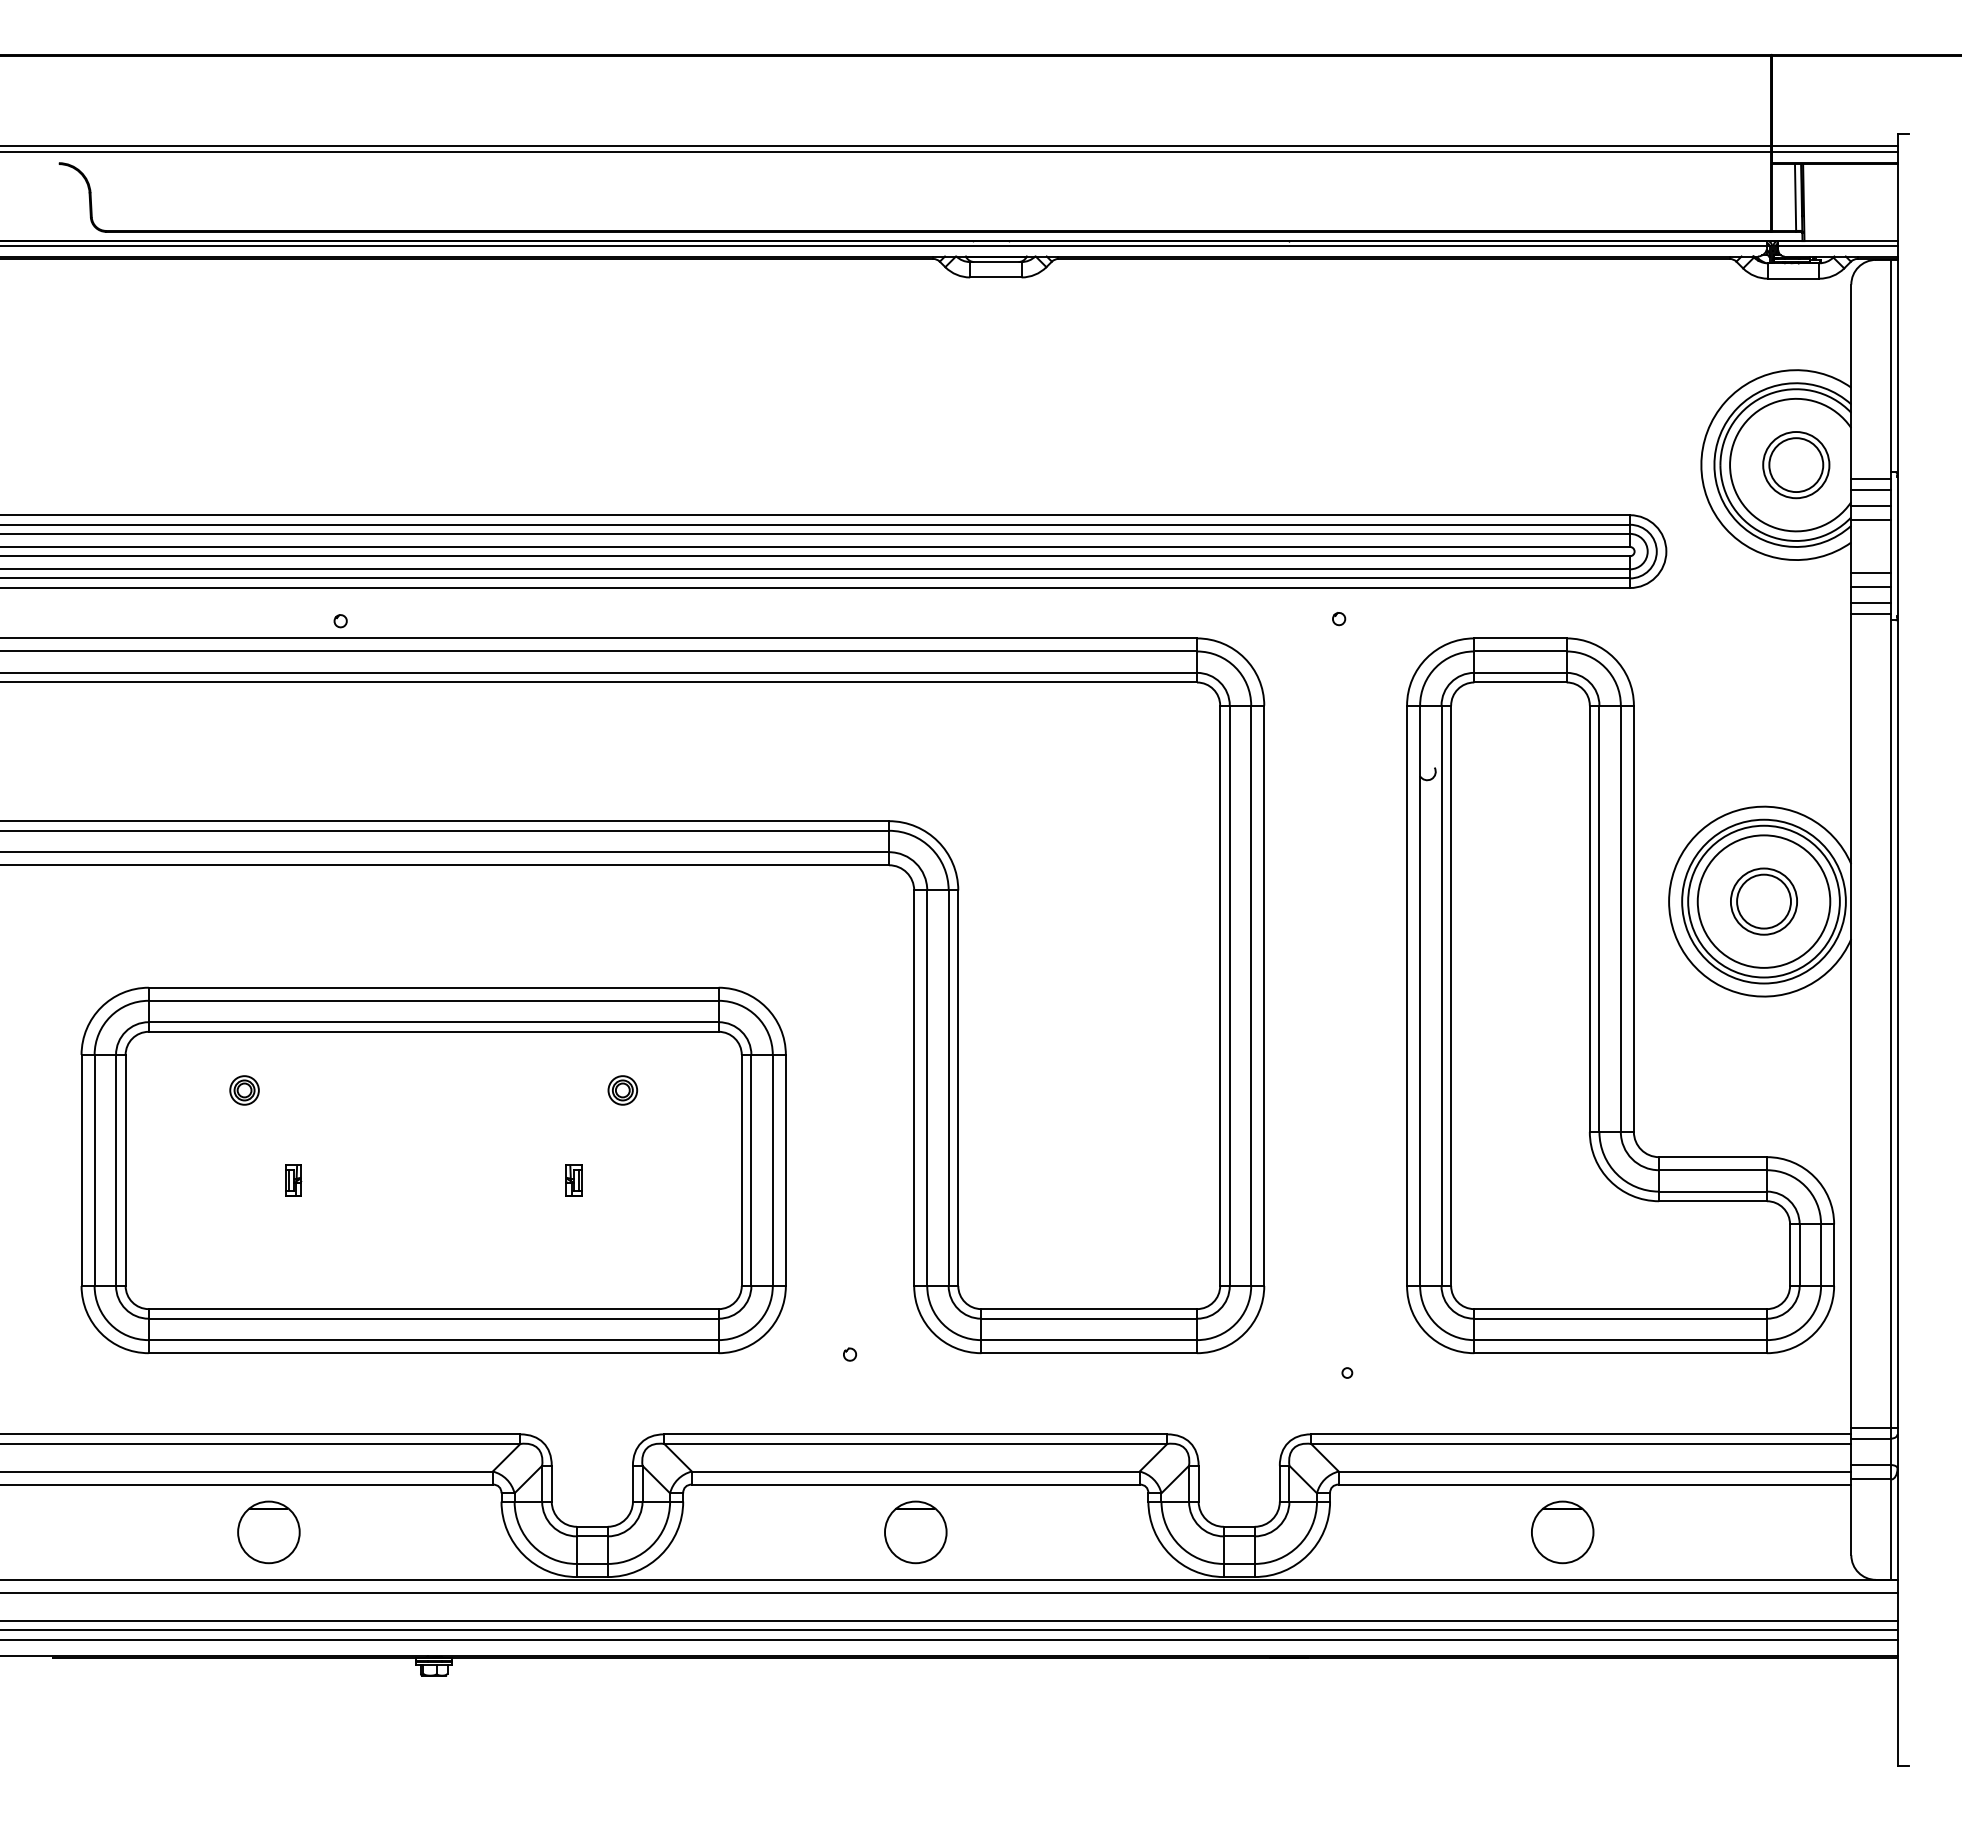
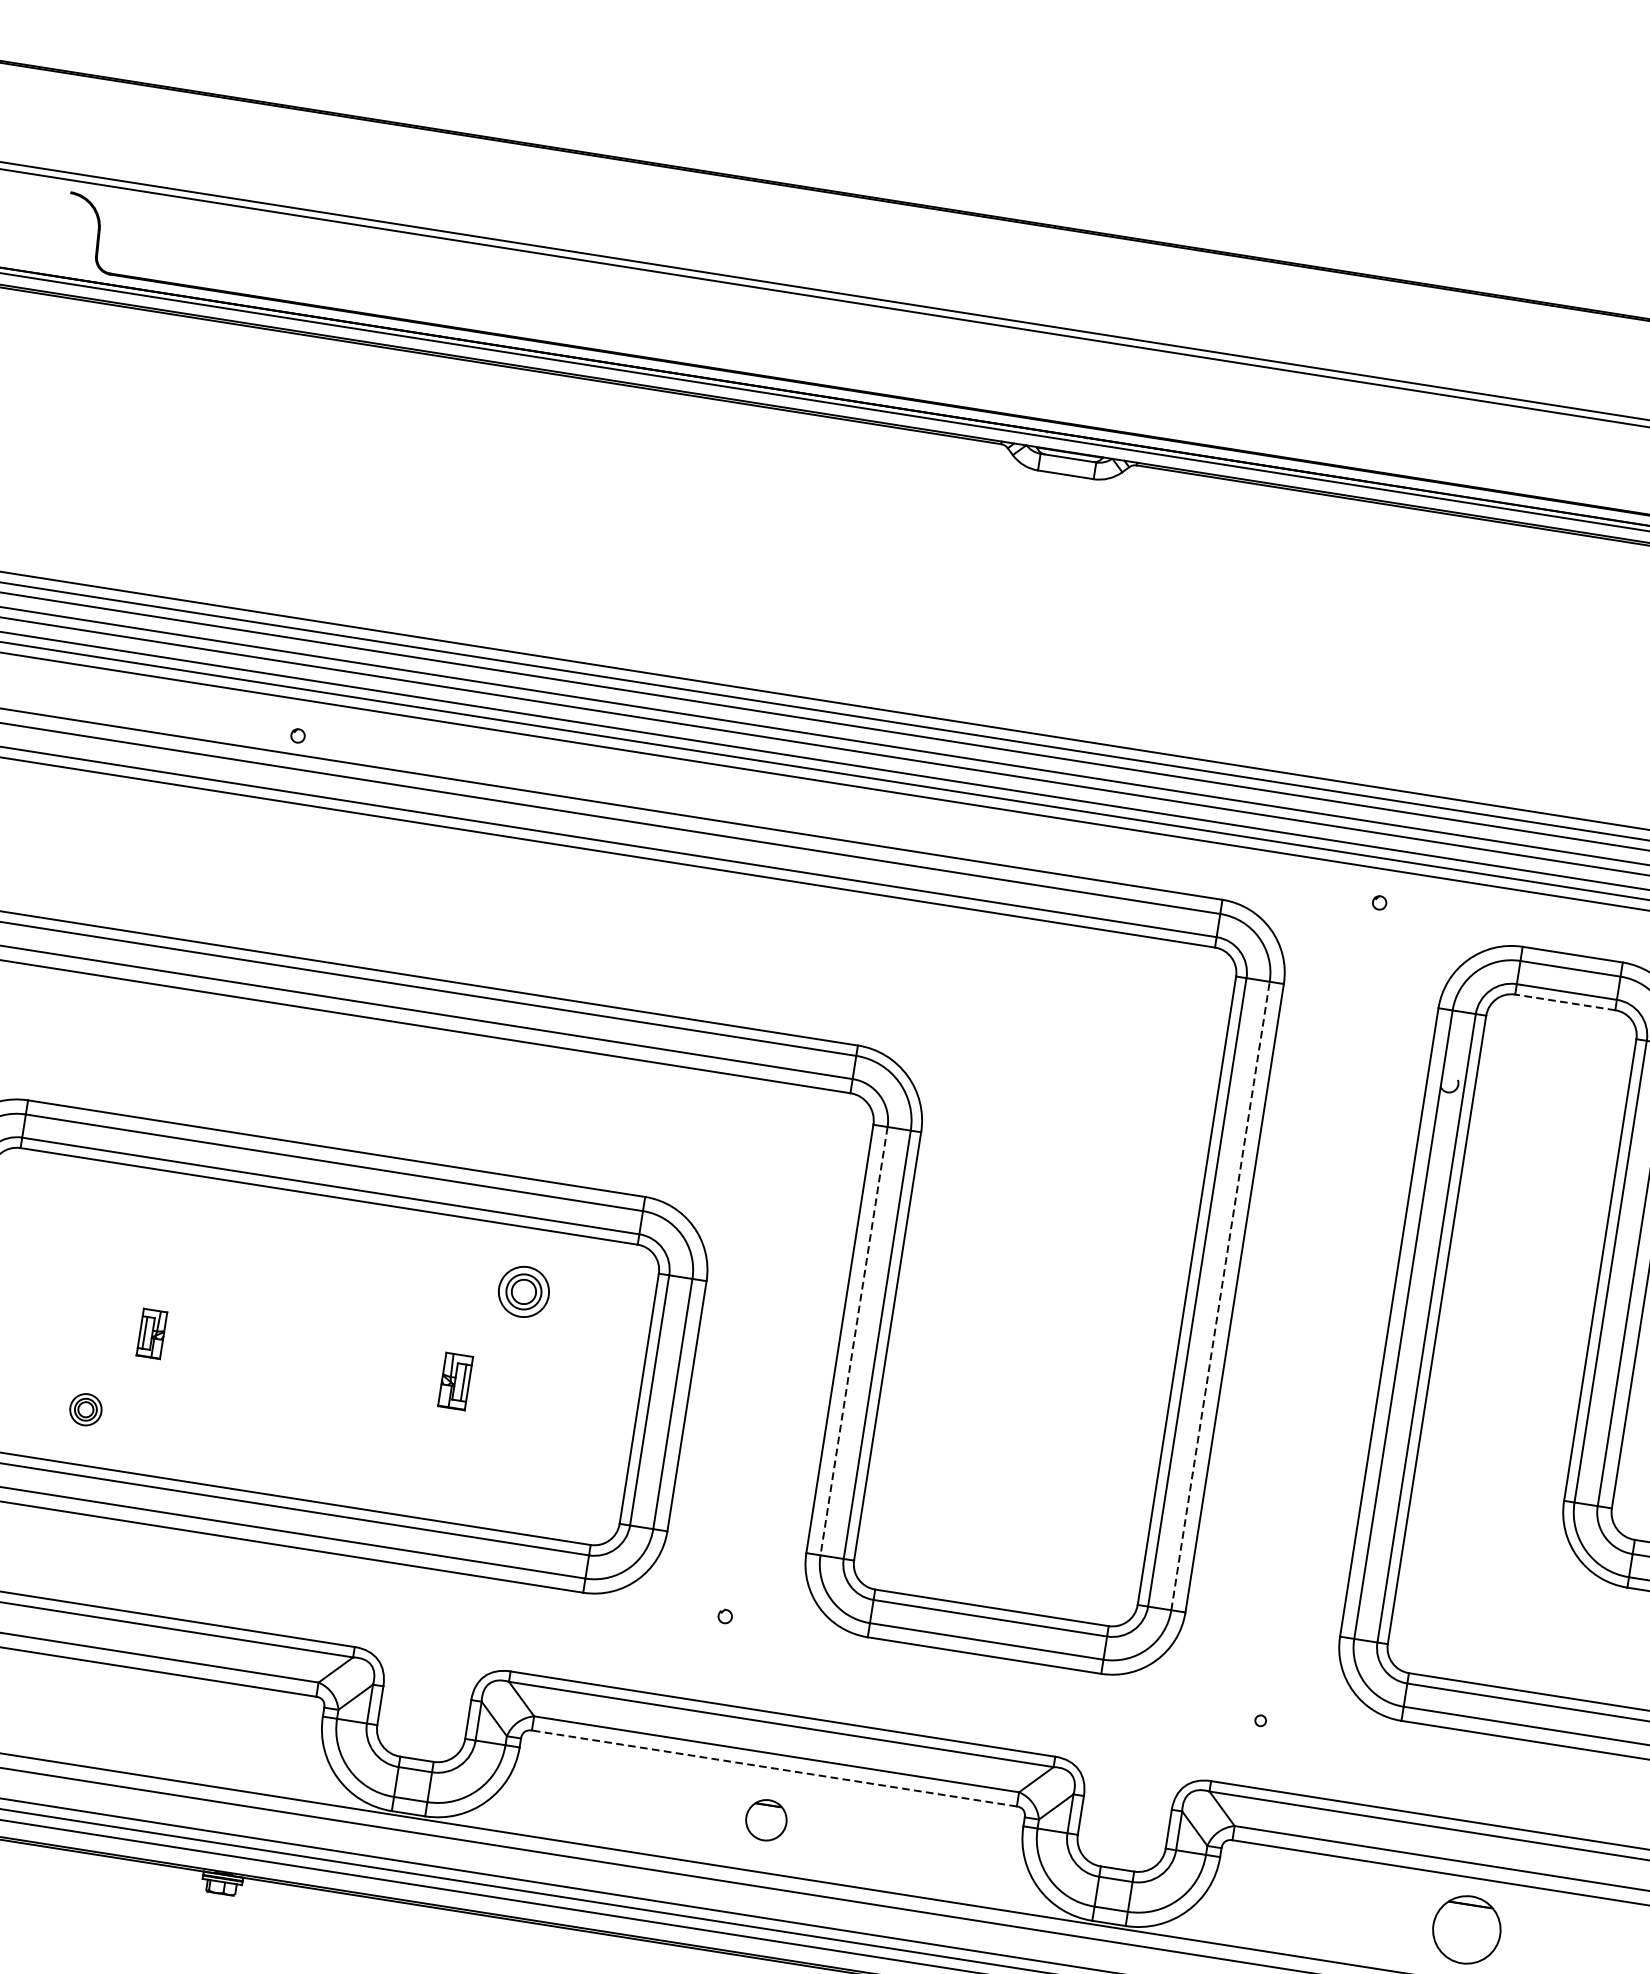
line: (1519, 682) -> (1564, 1002), solid -> dashed
line: (1251, 995) -> (1220, 1295), solid -> dashed
line: (927, 1088) -> (854, 1341), solid -> dashed
part: (244, 1090) -> (85, 1409), moved
part: (622, 1090) -> (523, 1291), size x1.6
part: (293, 1180) -> (152, 1333), size x1.4
part: (573, 1180) -> (455, 1381), size x1.6
line: (915, 1484) -> (774, 1768), solid -> dashed
part: (268, 1532) -> (65, 1710), removed
part: (915, 1532) -> (765, 1820), size x0.6

